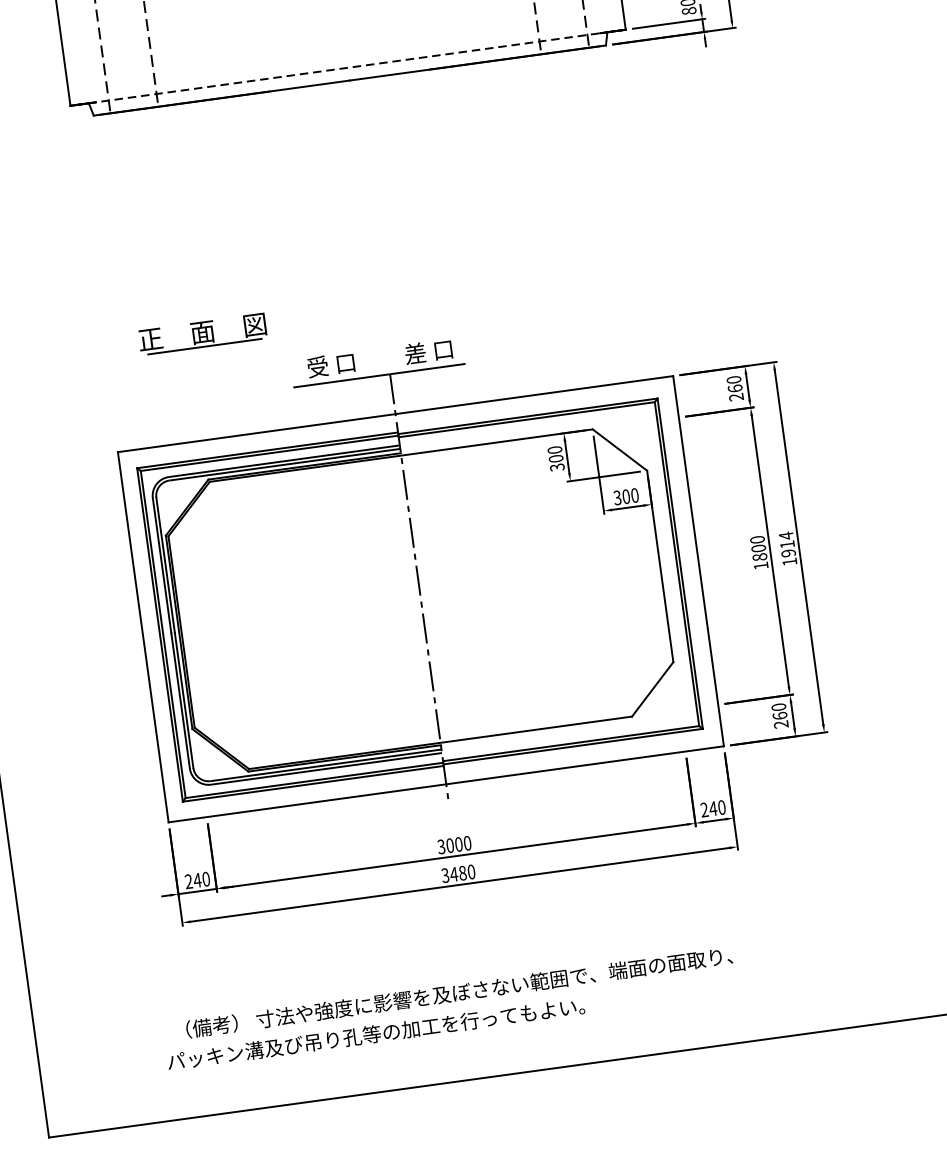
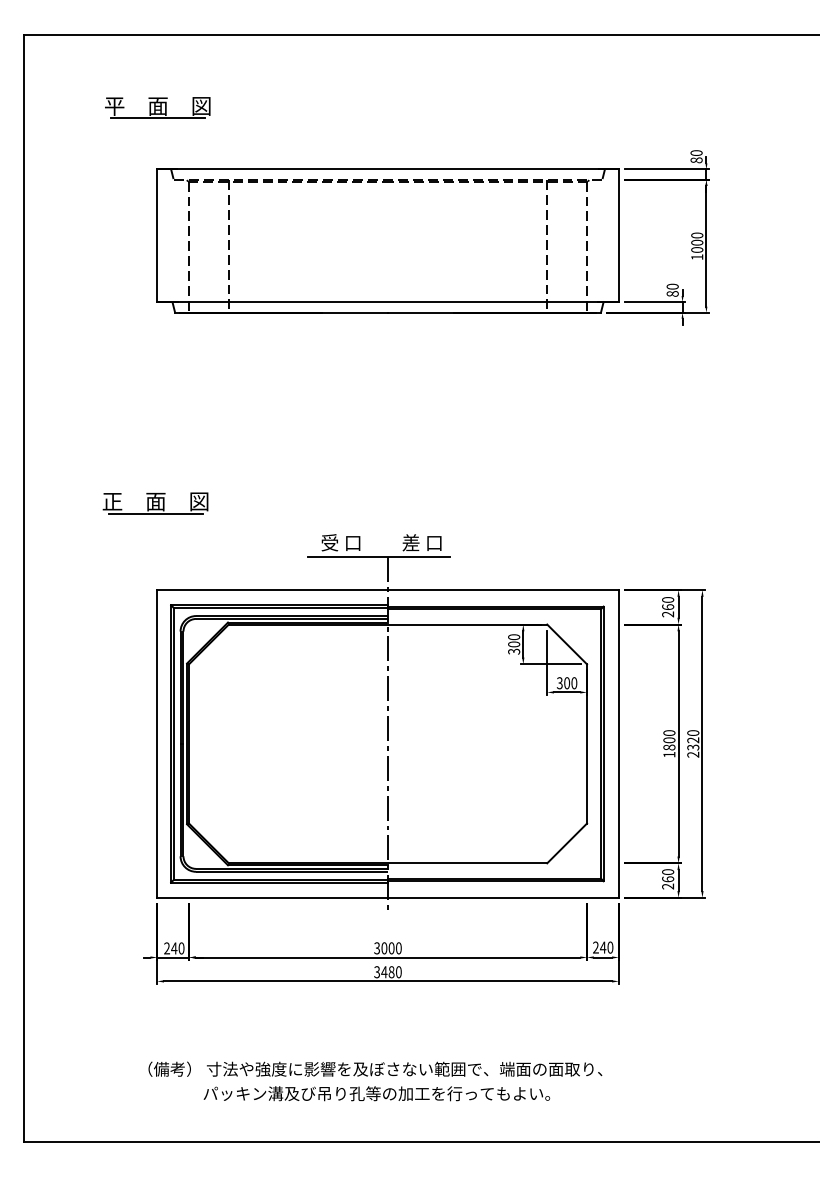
line: (348, 68) -> (388, 302), dashed -> solid
part: (202, 334) -> (155, 503), moved
text: (788, 548) -> (693, 743), 1914 -> 2320
text: (375, 1033) -> (376, 1093), moved

